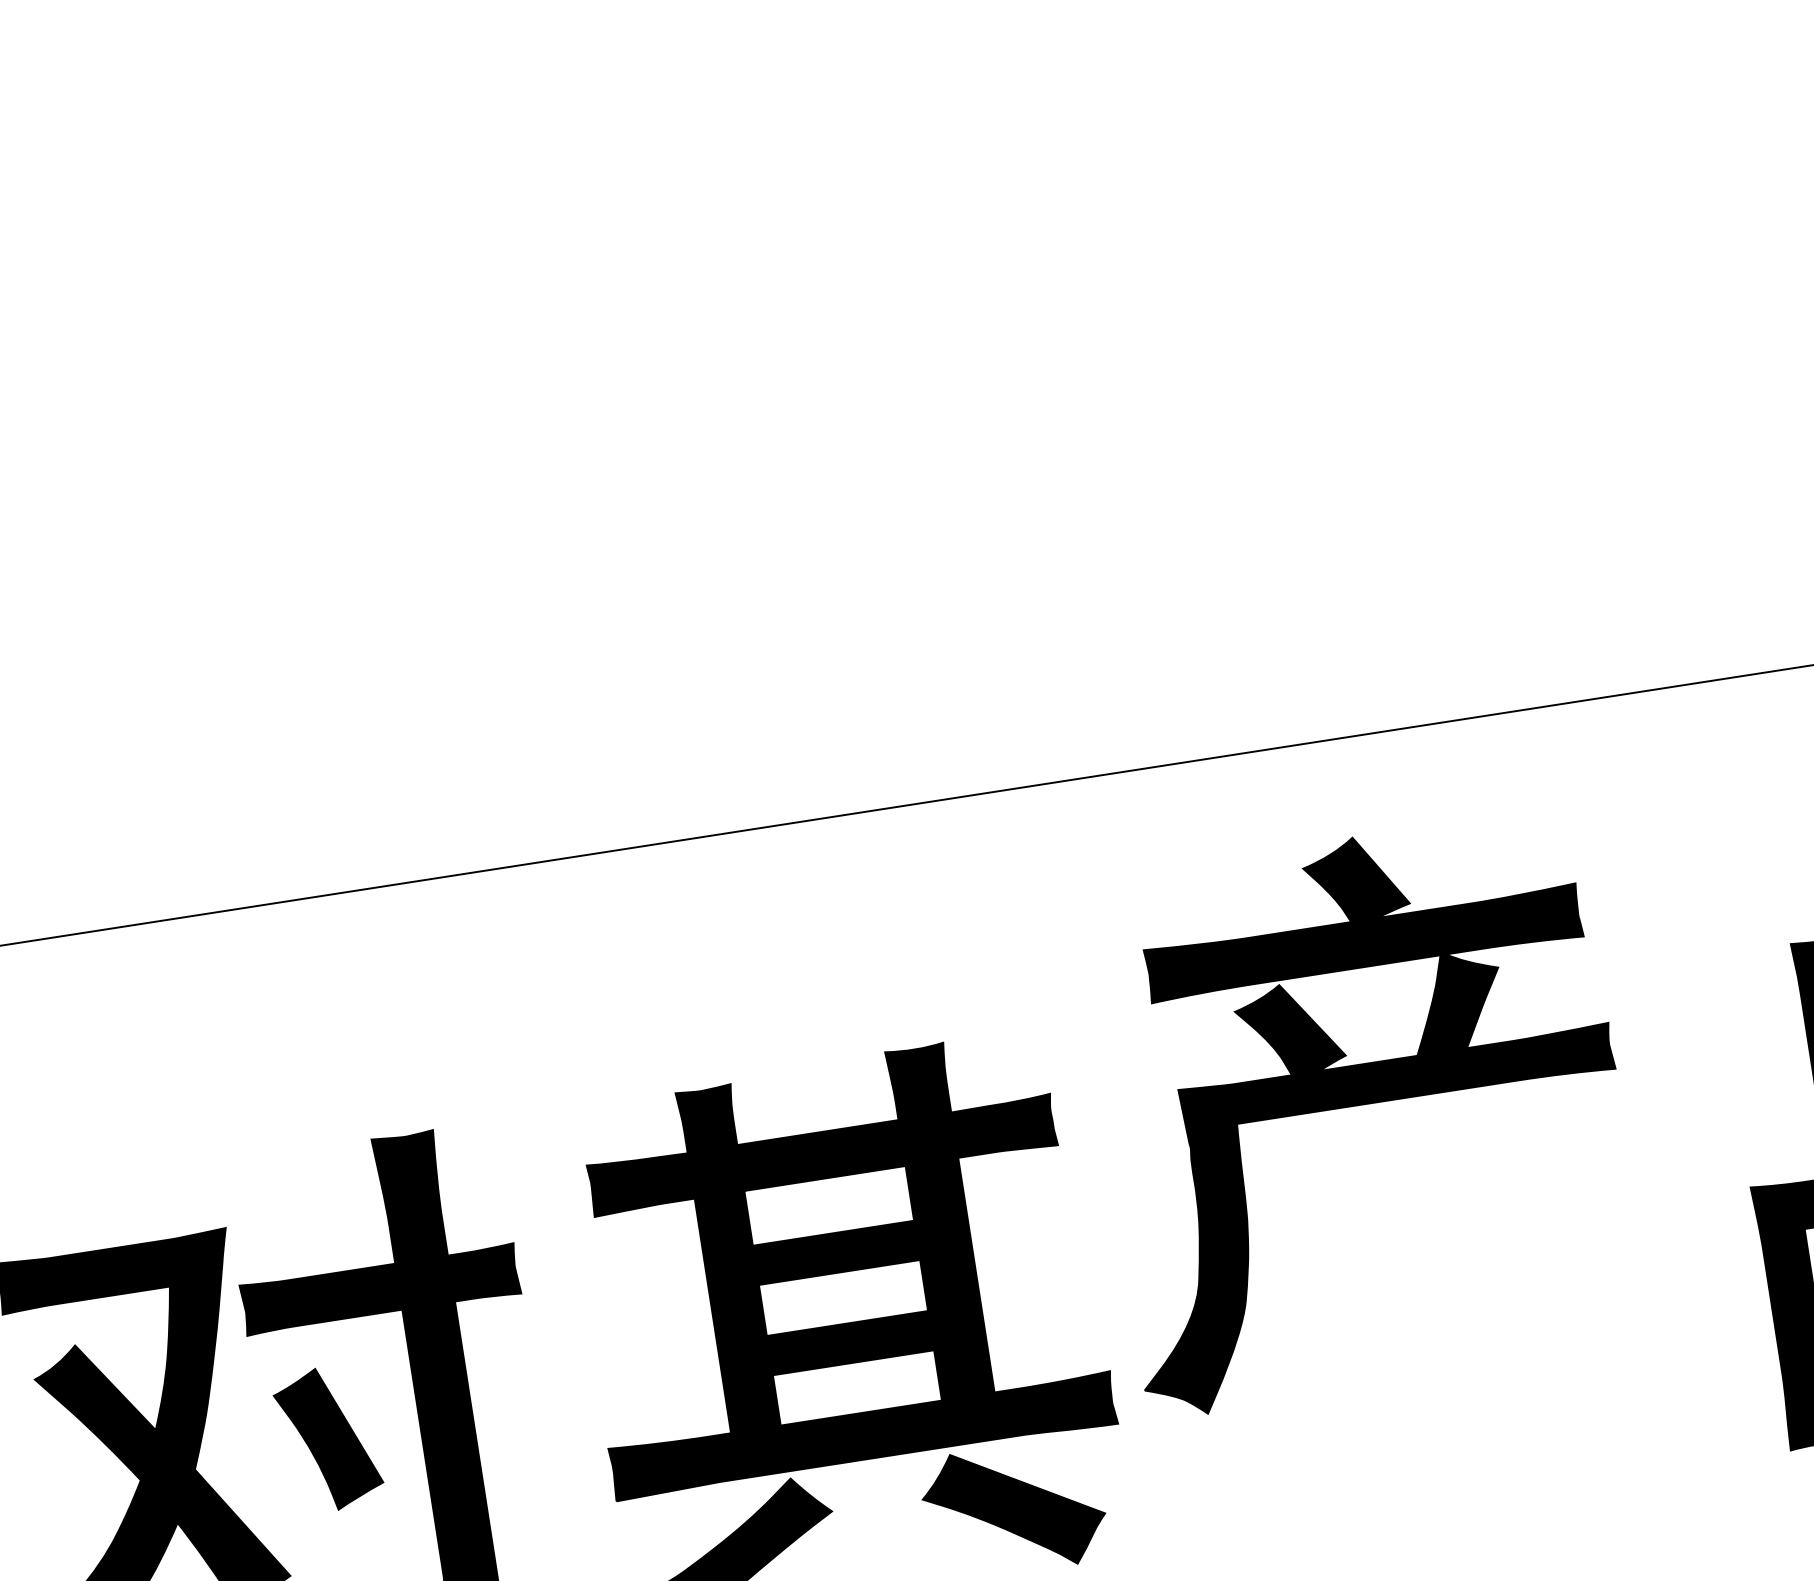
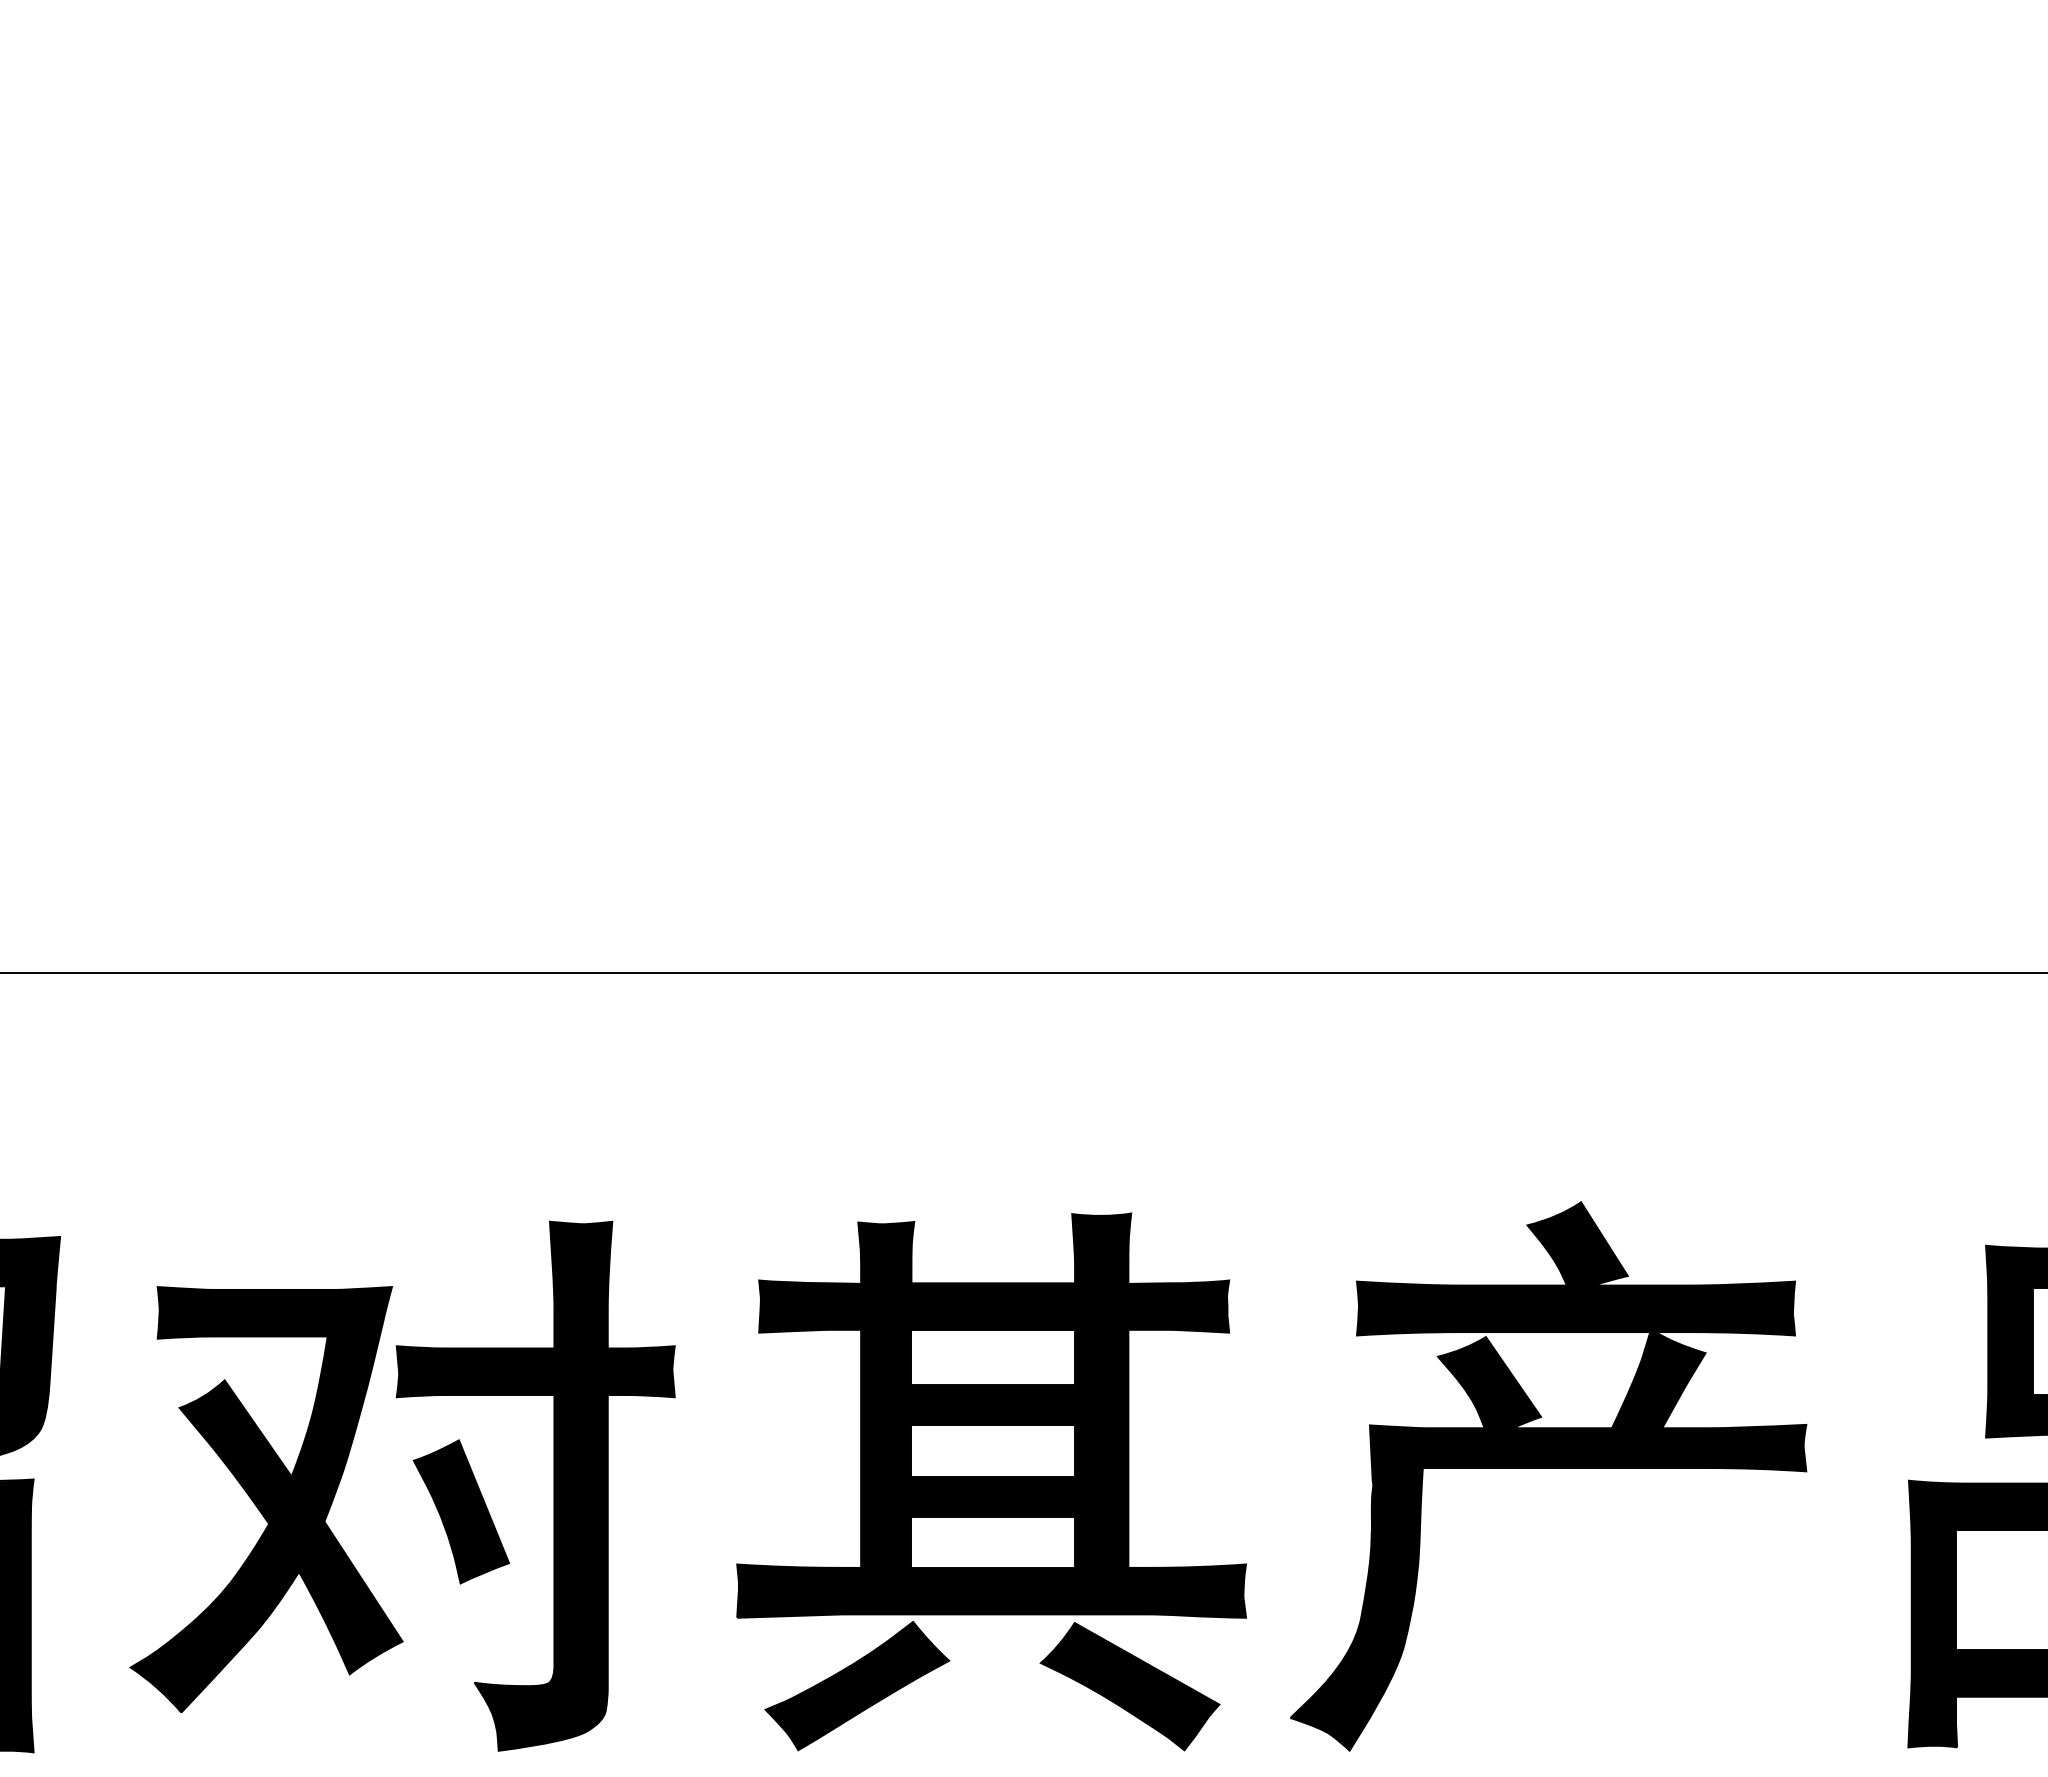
part: (1360, 1105) -> (1548, 1468), moved

